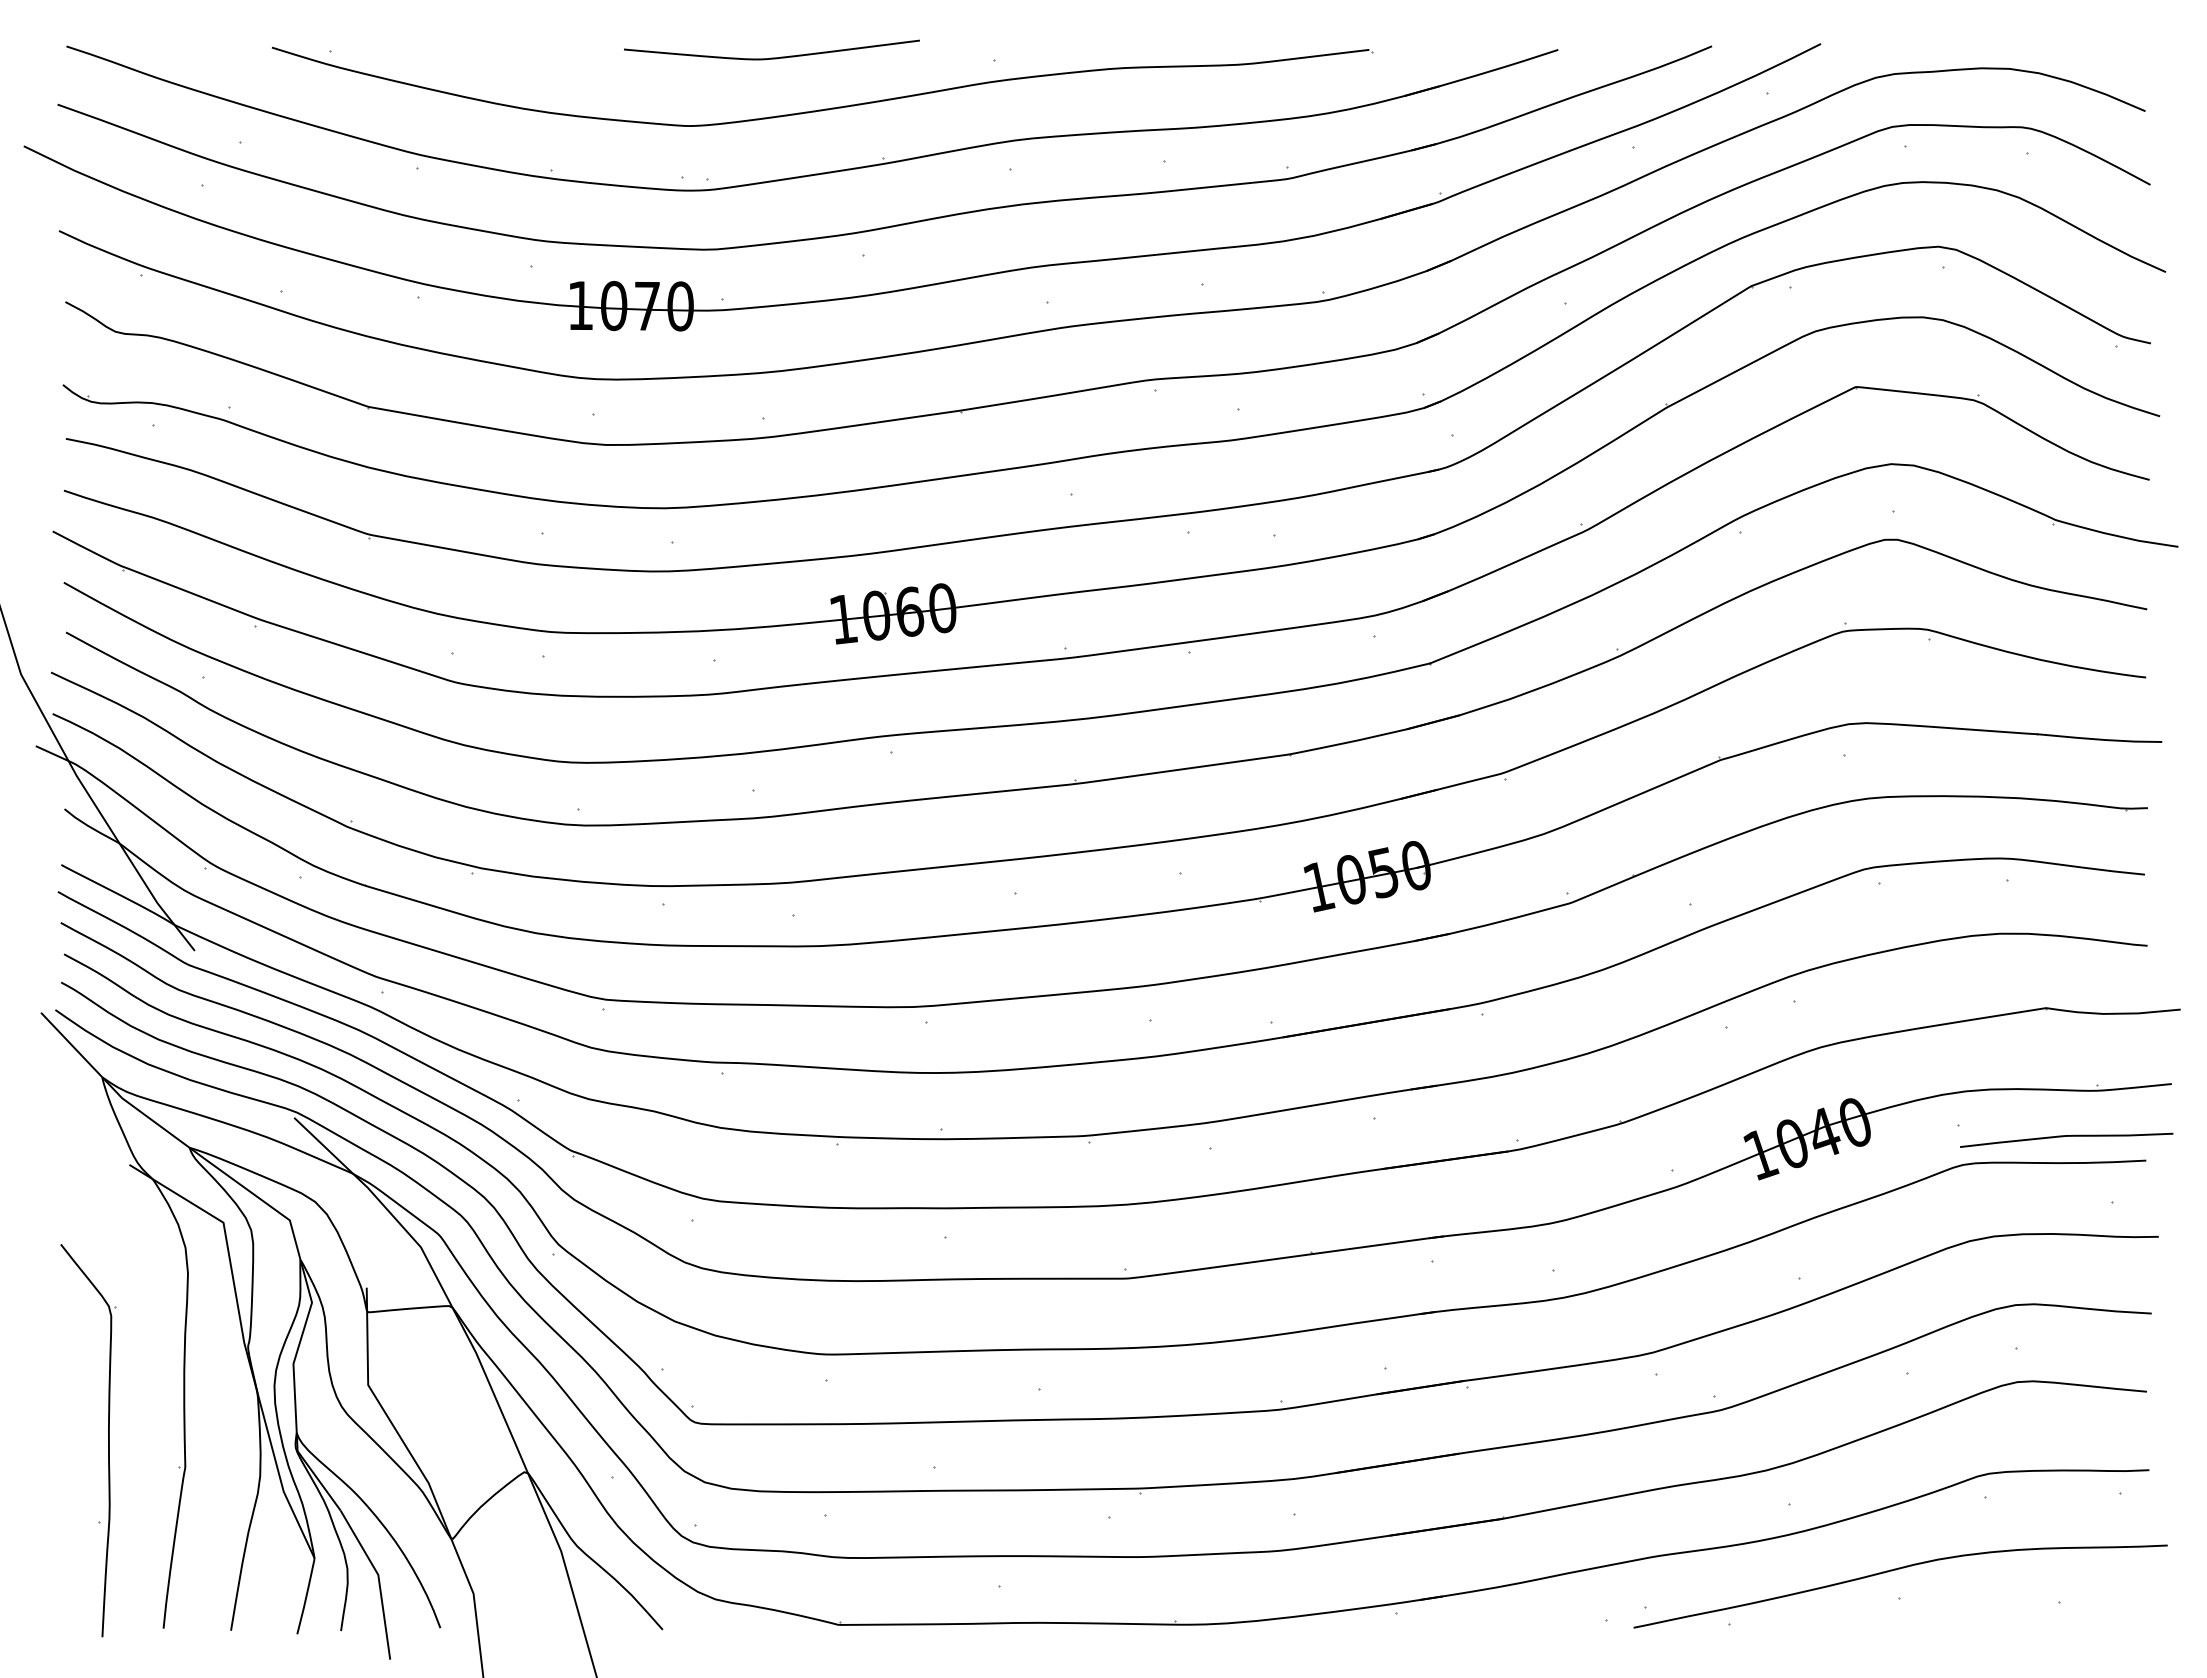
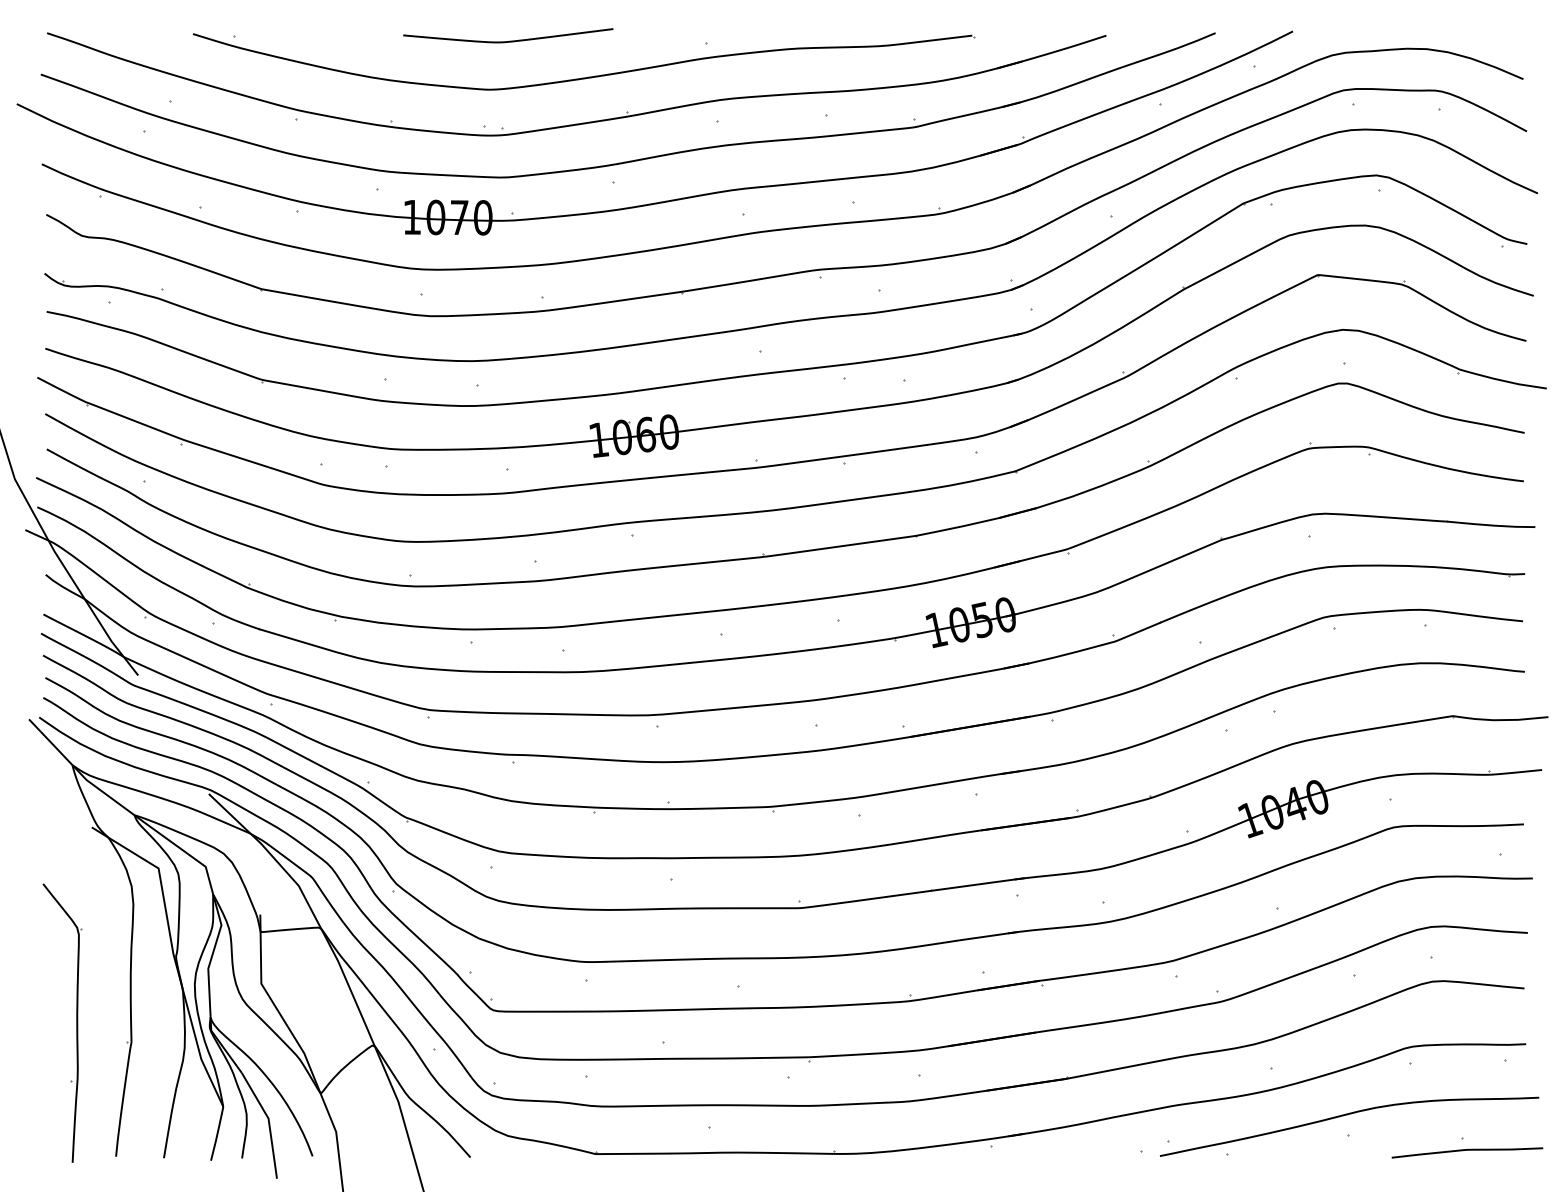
curve: (771, 57) -> (507, 41), moved
curve: (2066, 1136) -> (1467, 1150), moved

